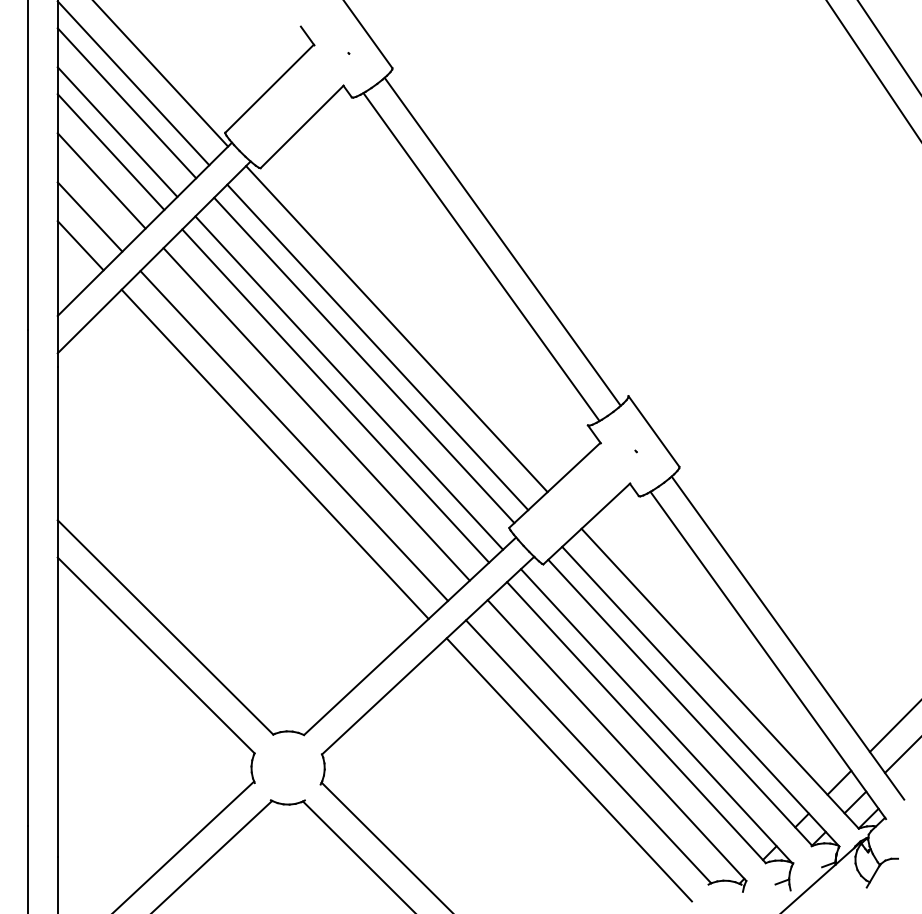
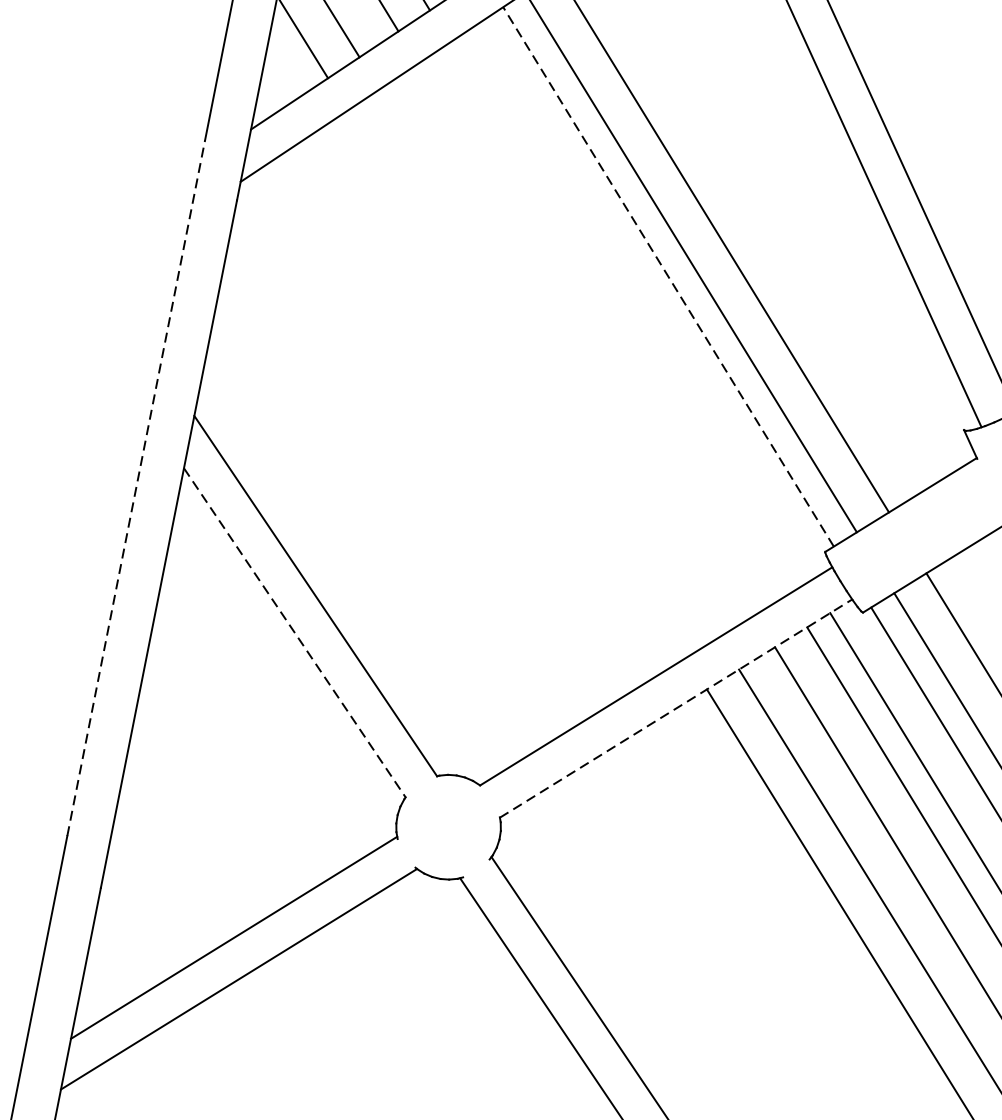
line: (363, 360) -> (667, 276), solid -> dashed
line: (349, 382) -> (641, 303), removed
line: (335, 395) -> (618, 318), removed
line: (316, 414) -> (586, 339), removed
line: (294, 435) -> (549, 362), removed
line: (274, 453) -> (516, 382), removed
line: (27, 577) -> (136, 487), solid -> dashed
line: (156, 655) -> (295, 632), solid -> dashed
line: (428, 655) -> (676, 708), solid -> dashed

